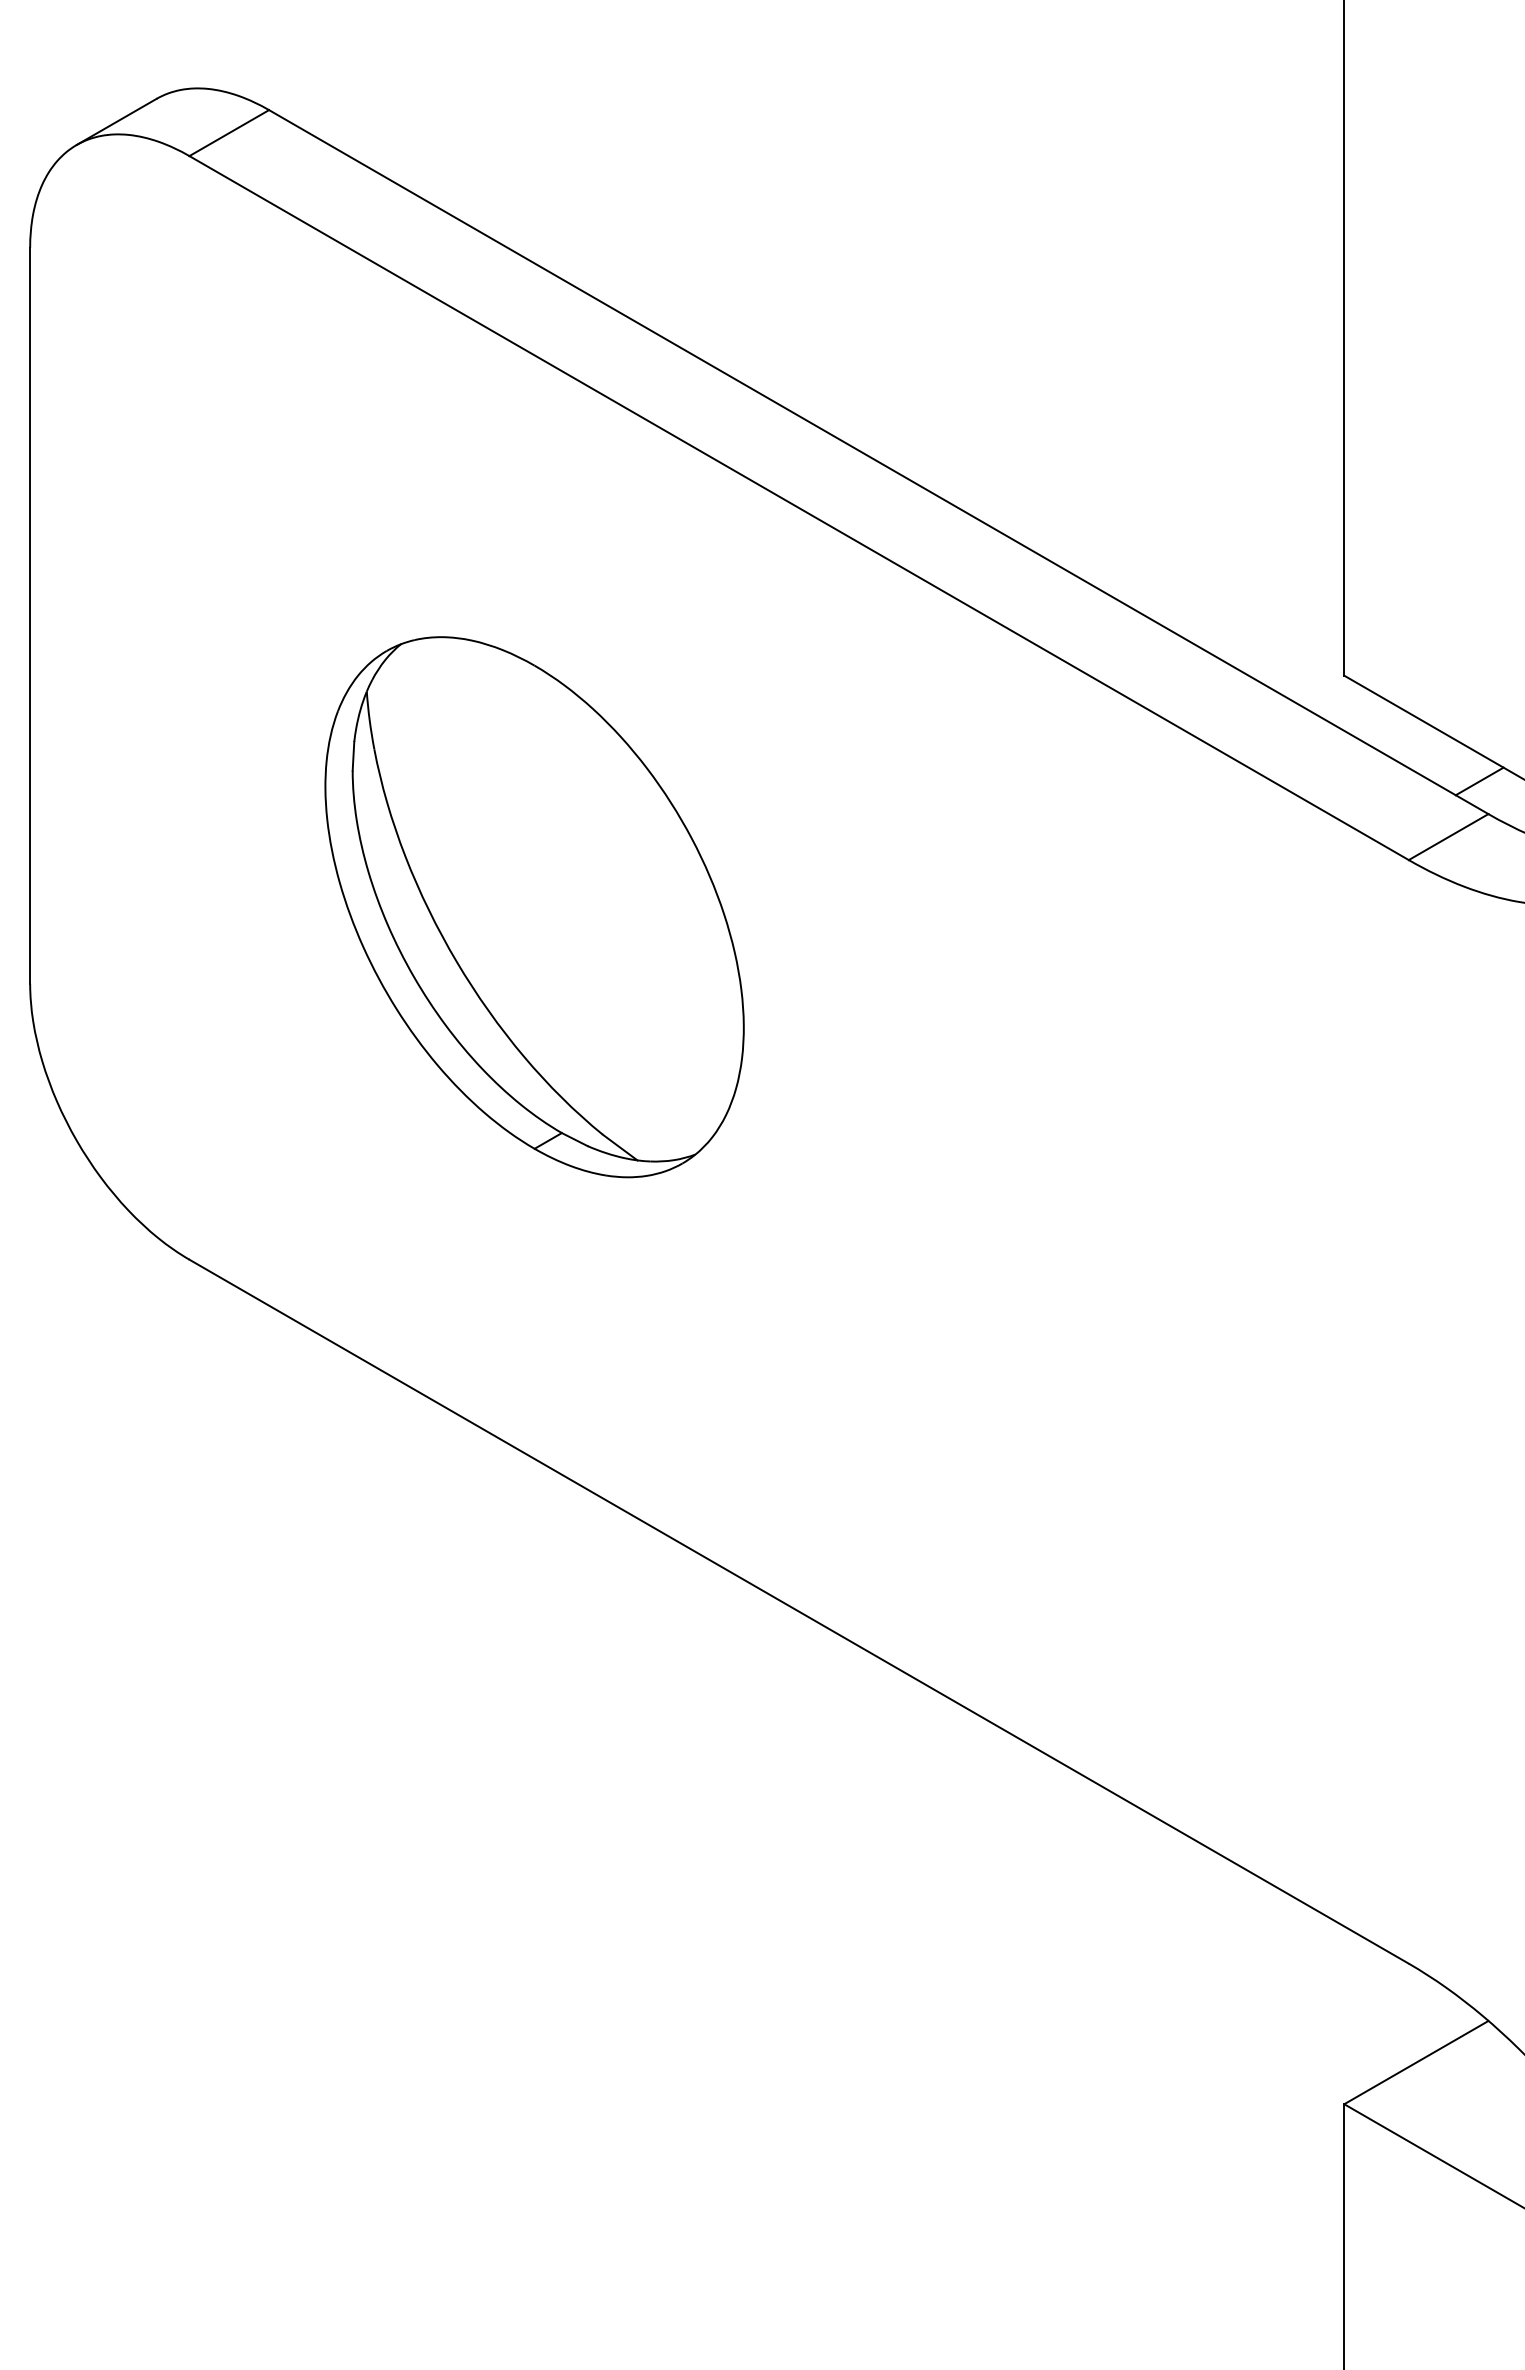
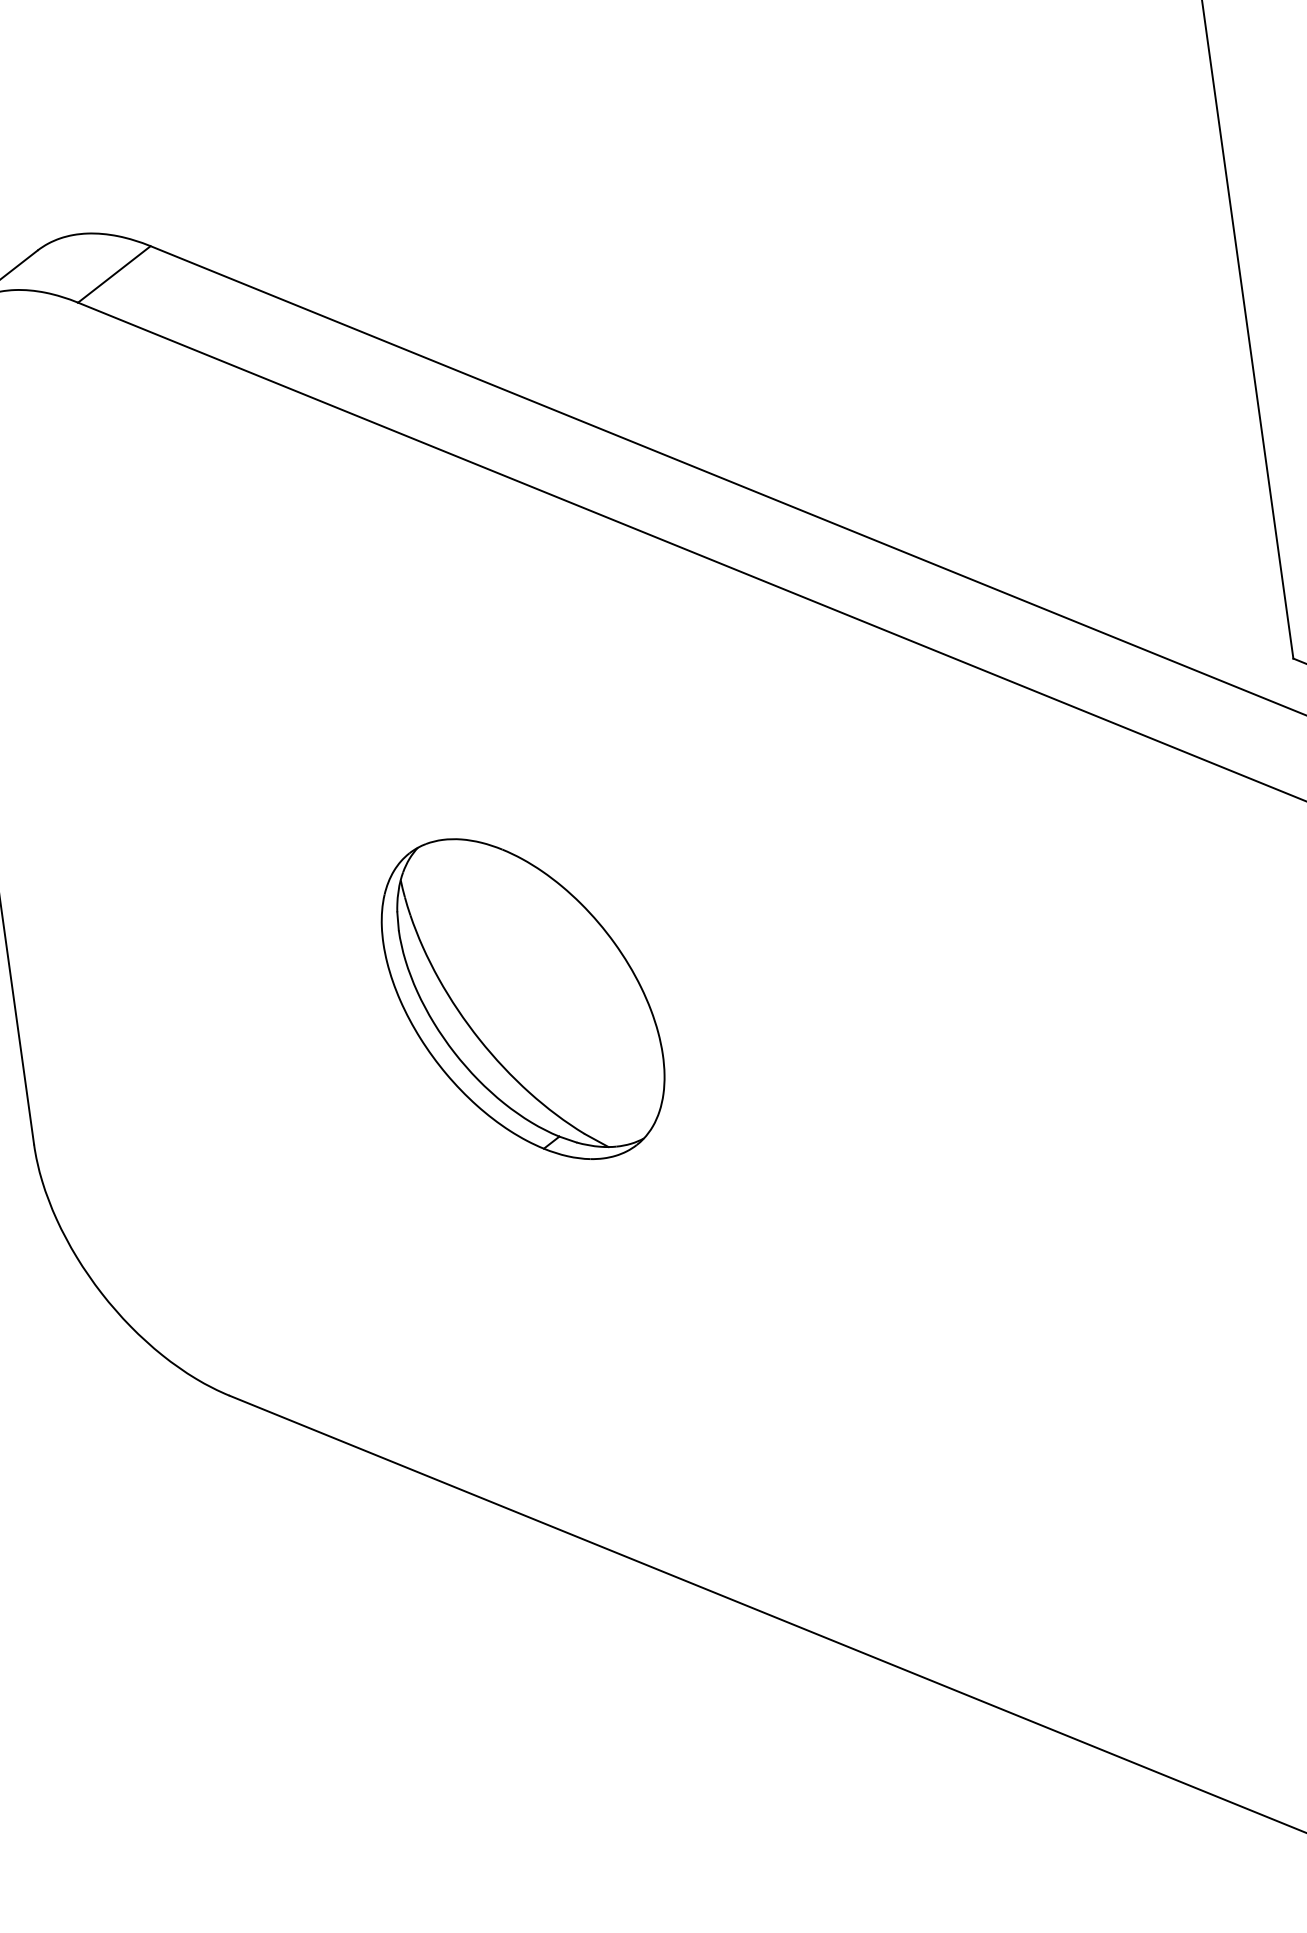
part: (534, 906) -> (522, 998), size x0.62

